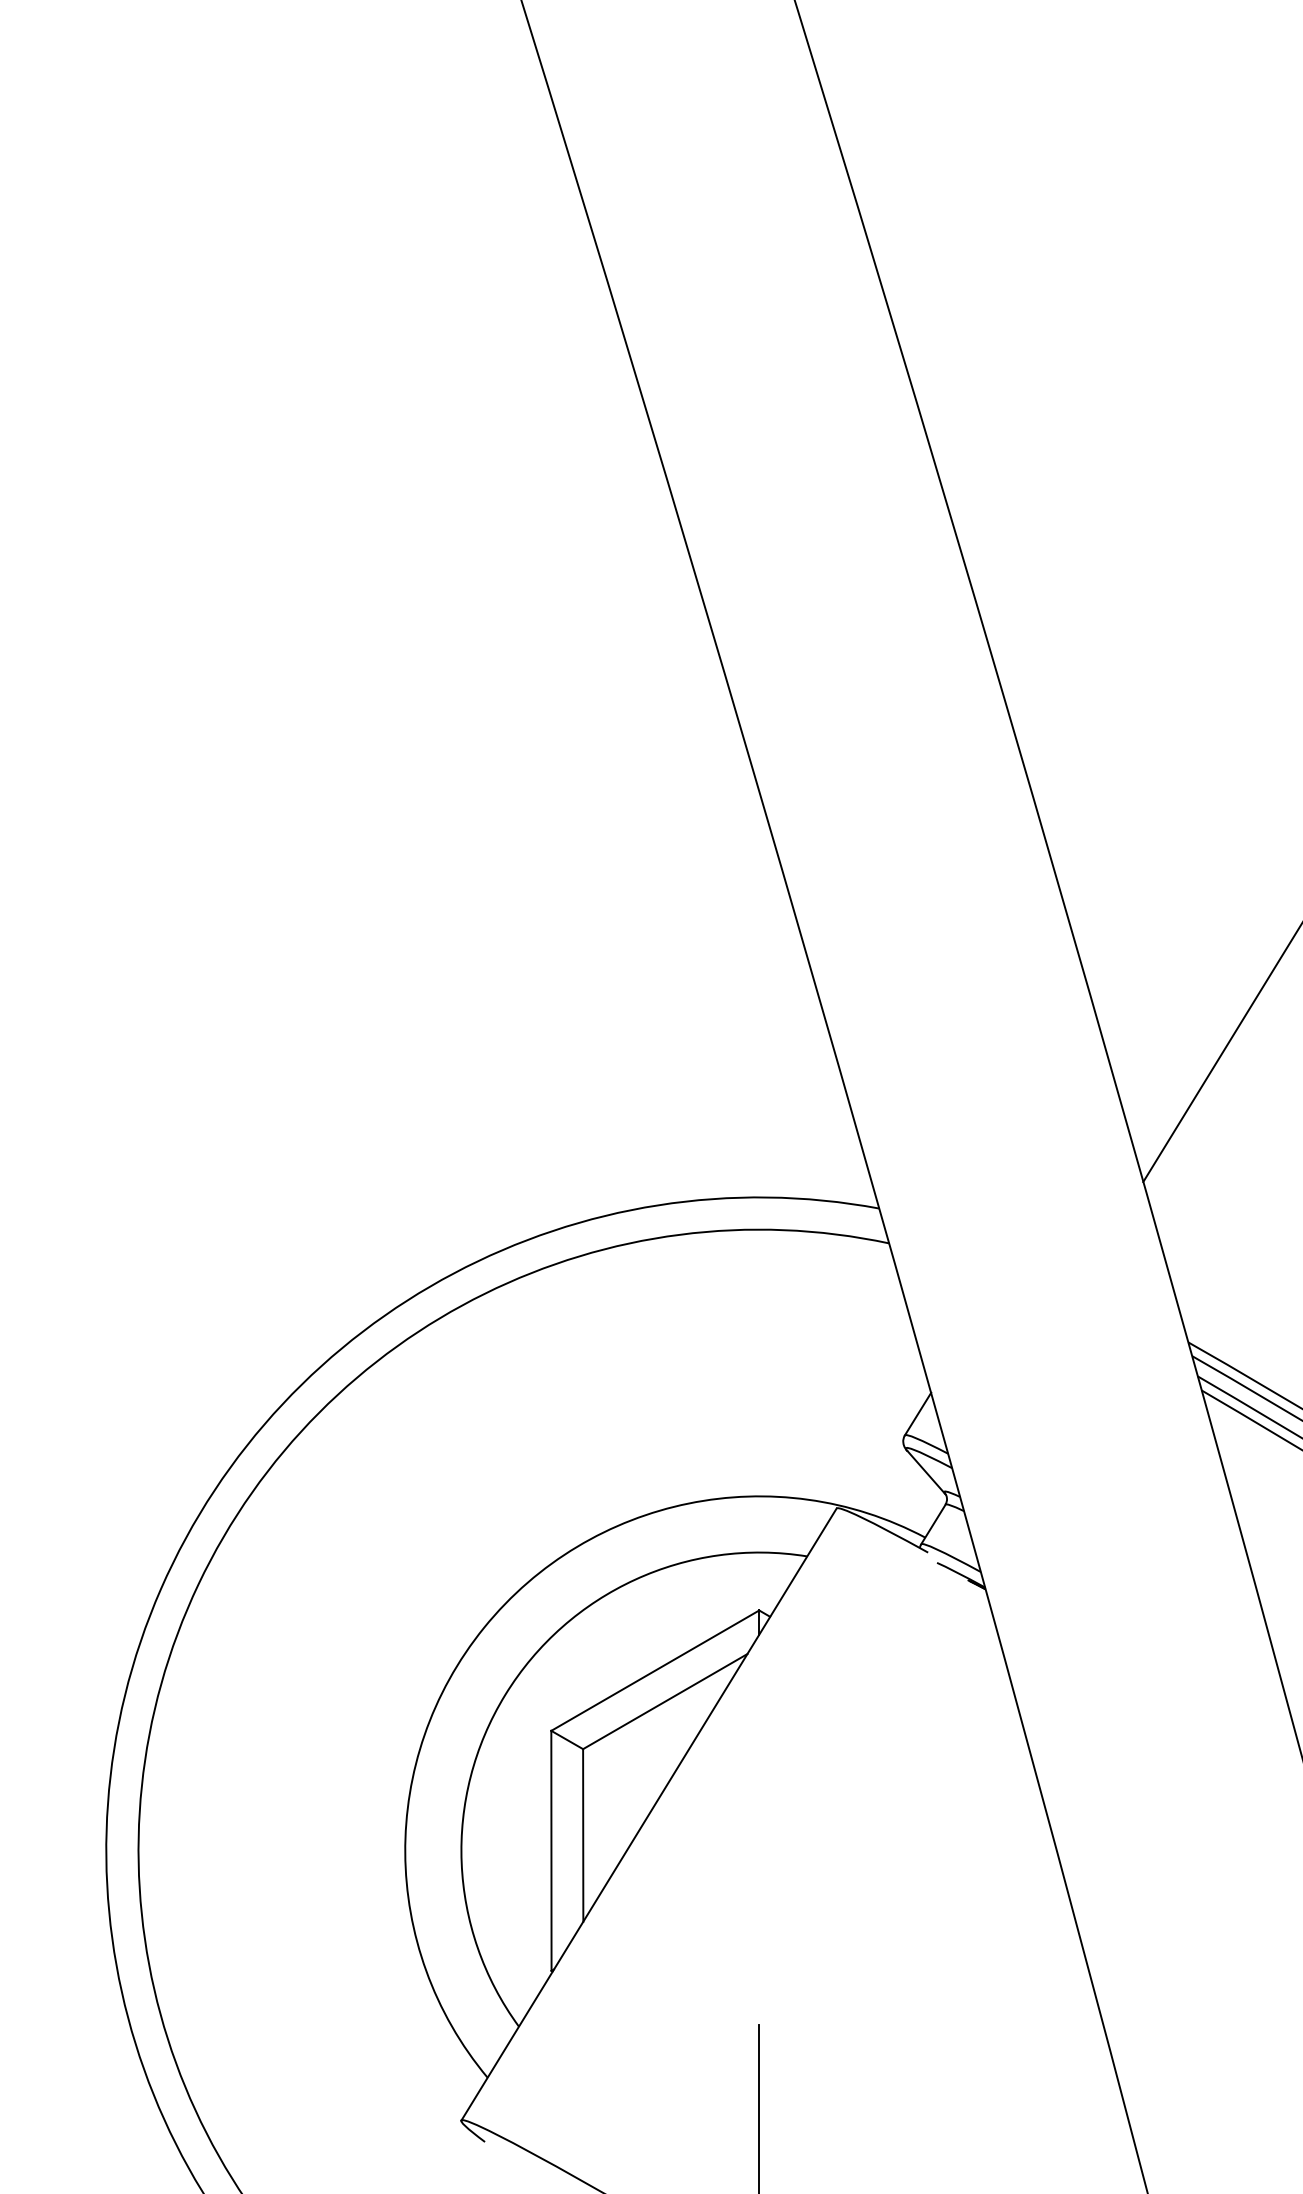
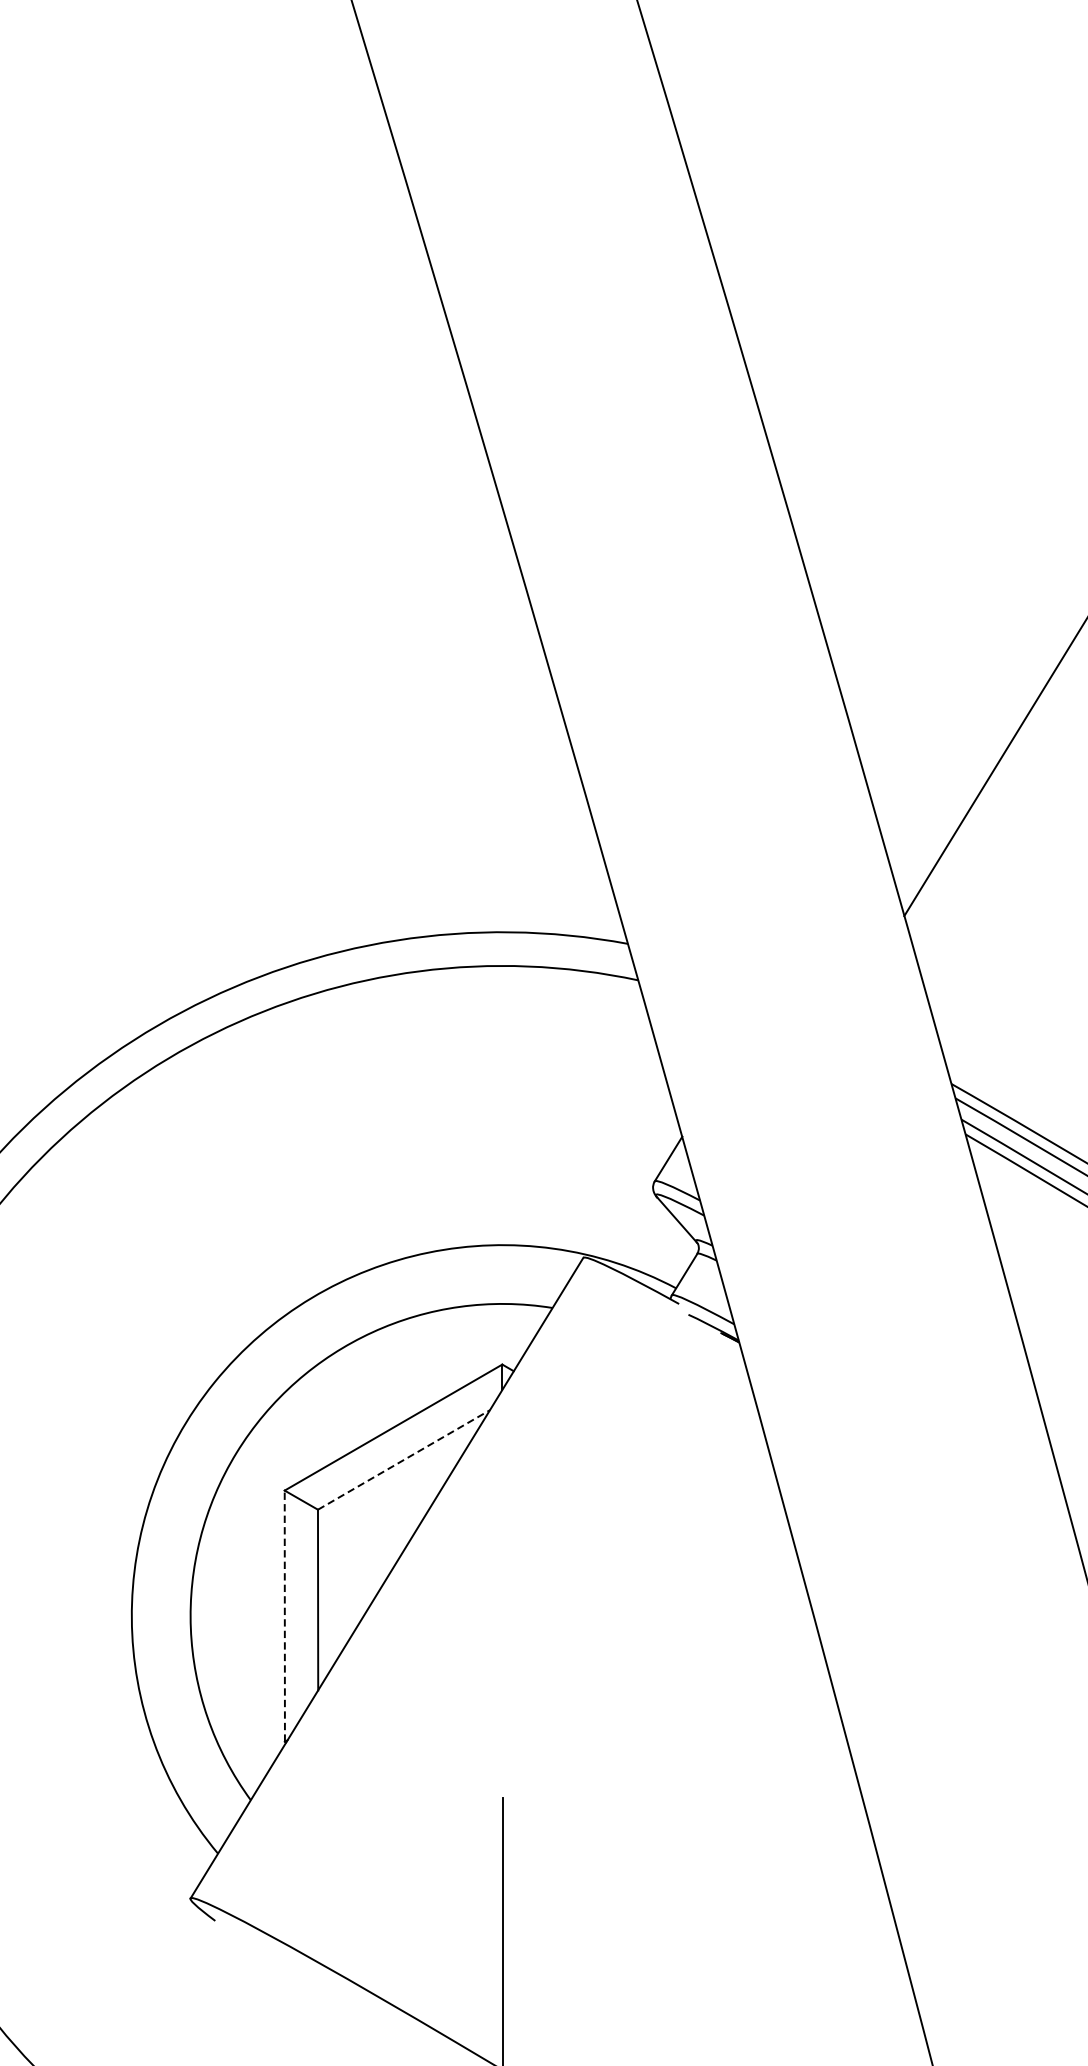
line: (665, 1701) -> (404, 1459), solid -> dashed
line: (551, 1850) -> (284, 1615), solid -> dashed

